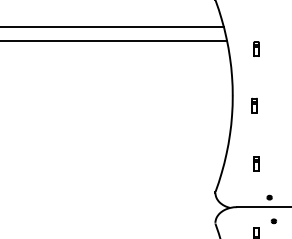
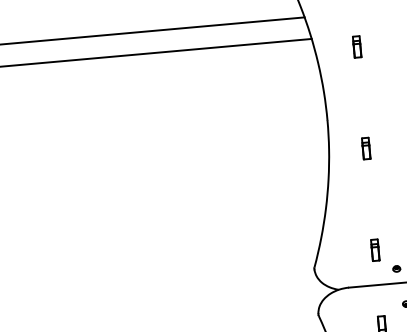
part: (254, 105) -> (366, 148), moved
part: (256, 163) -> (375, 249), moved

